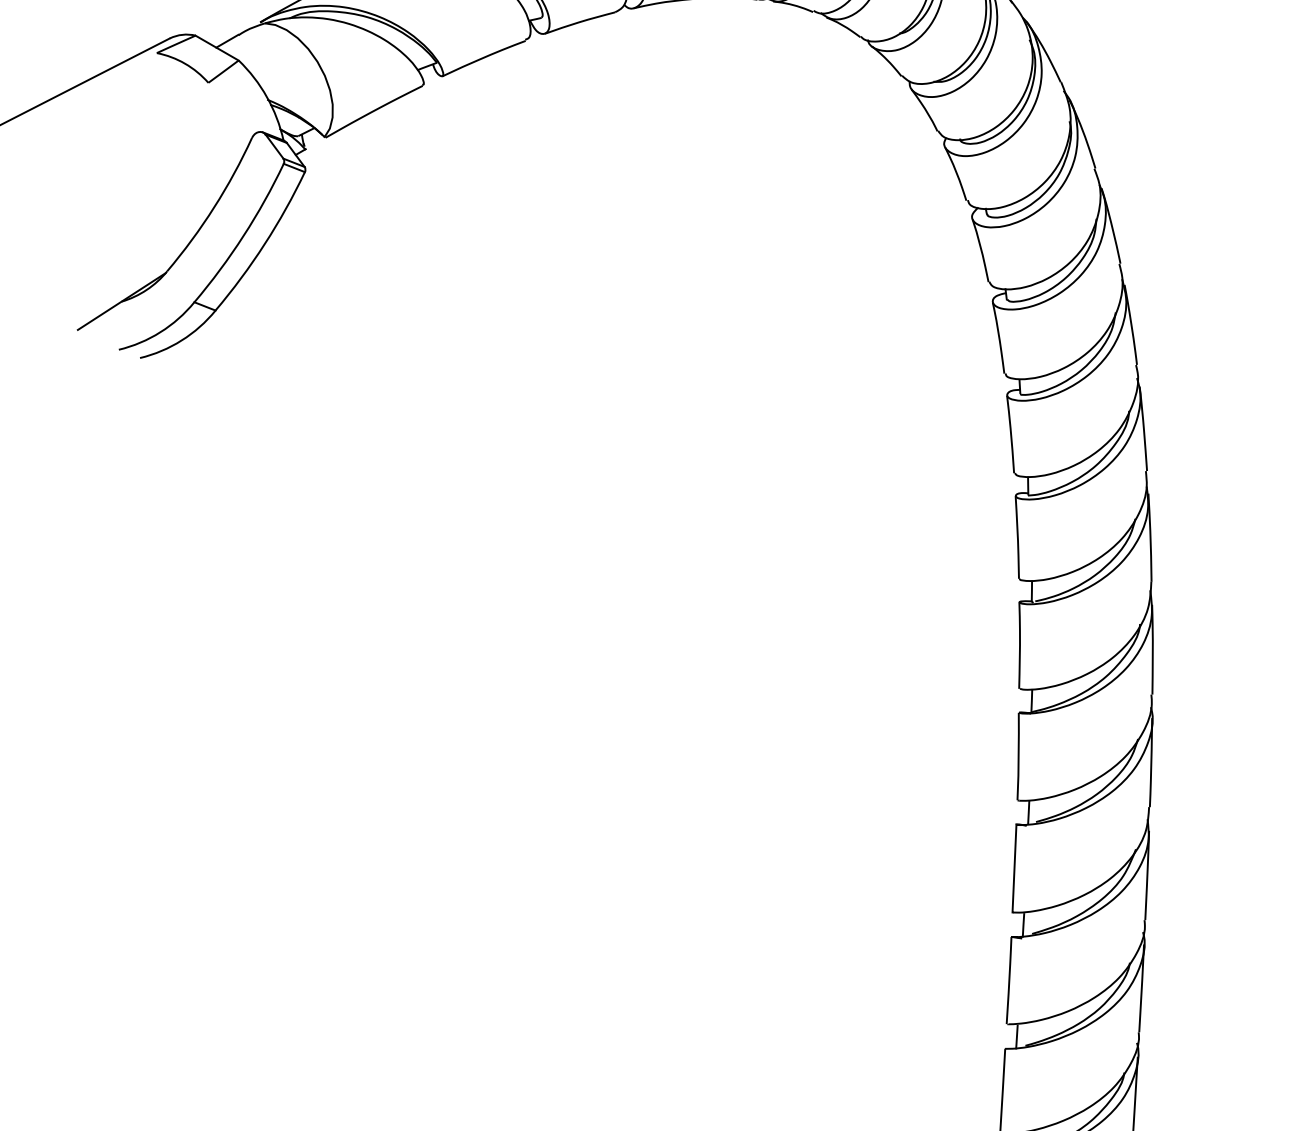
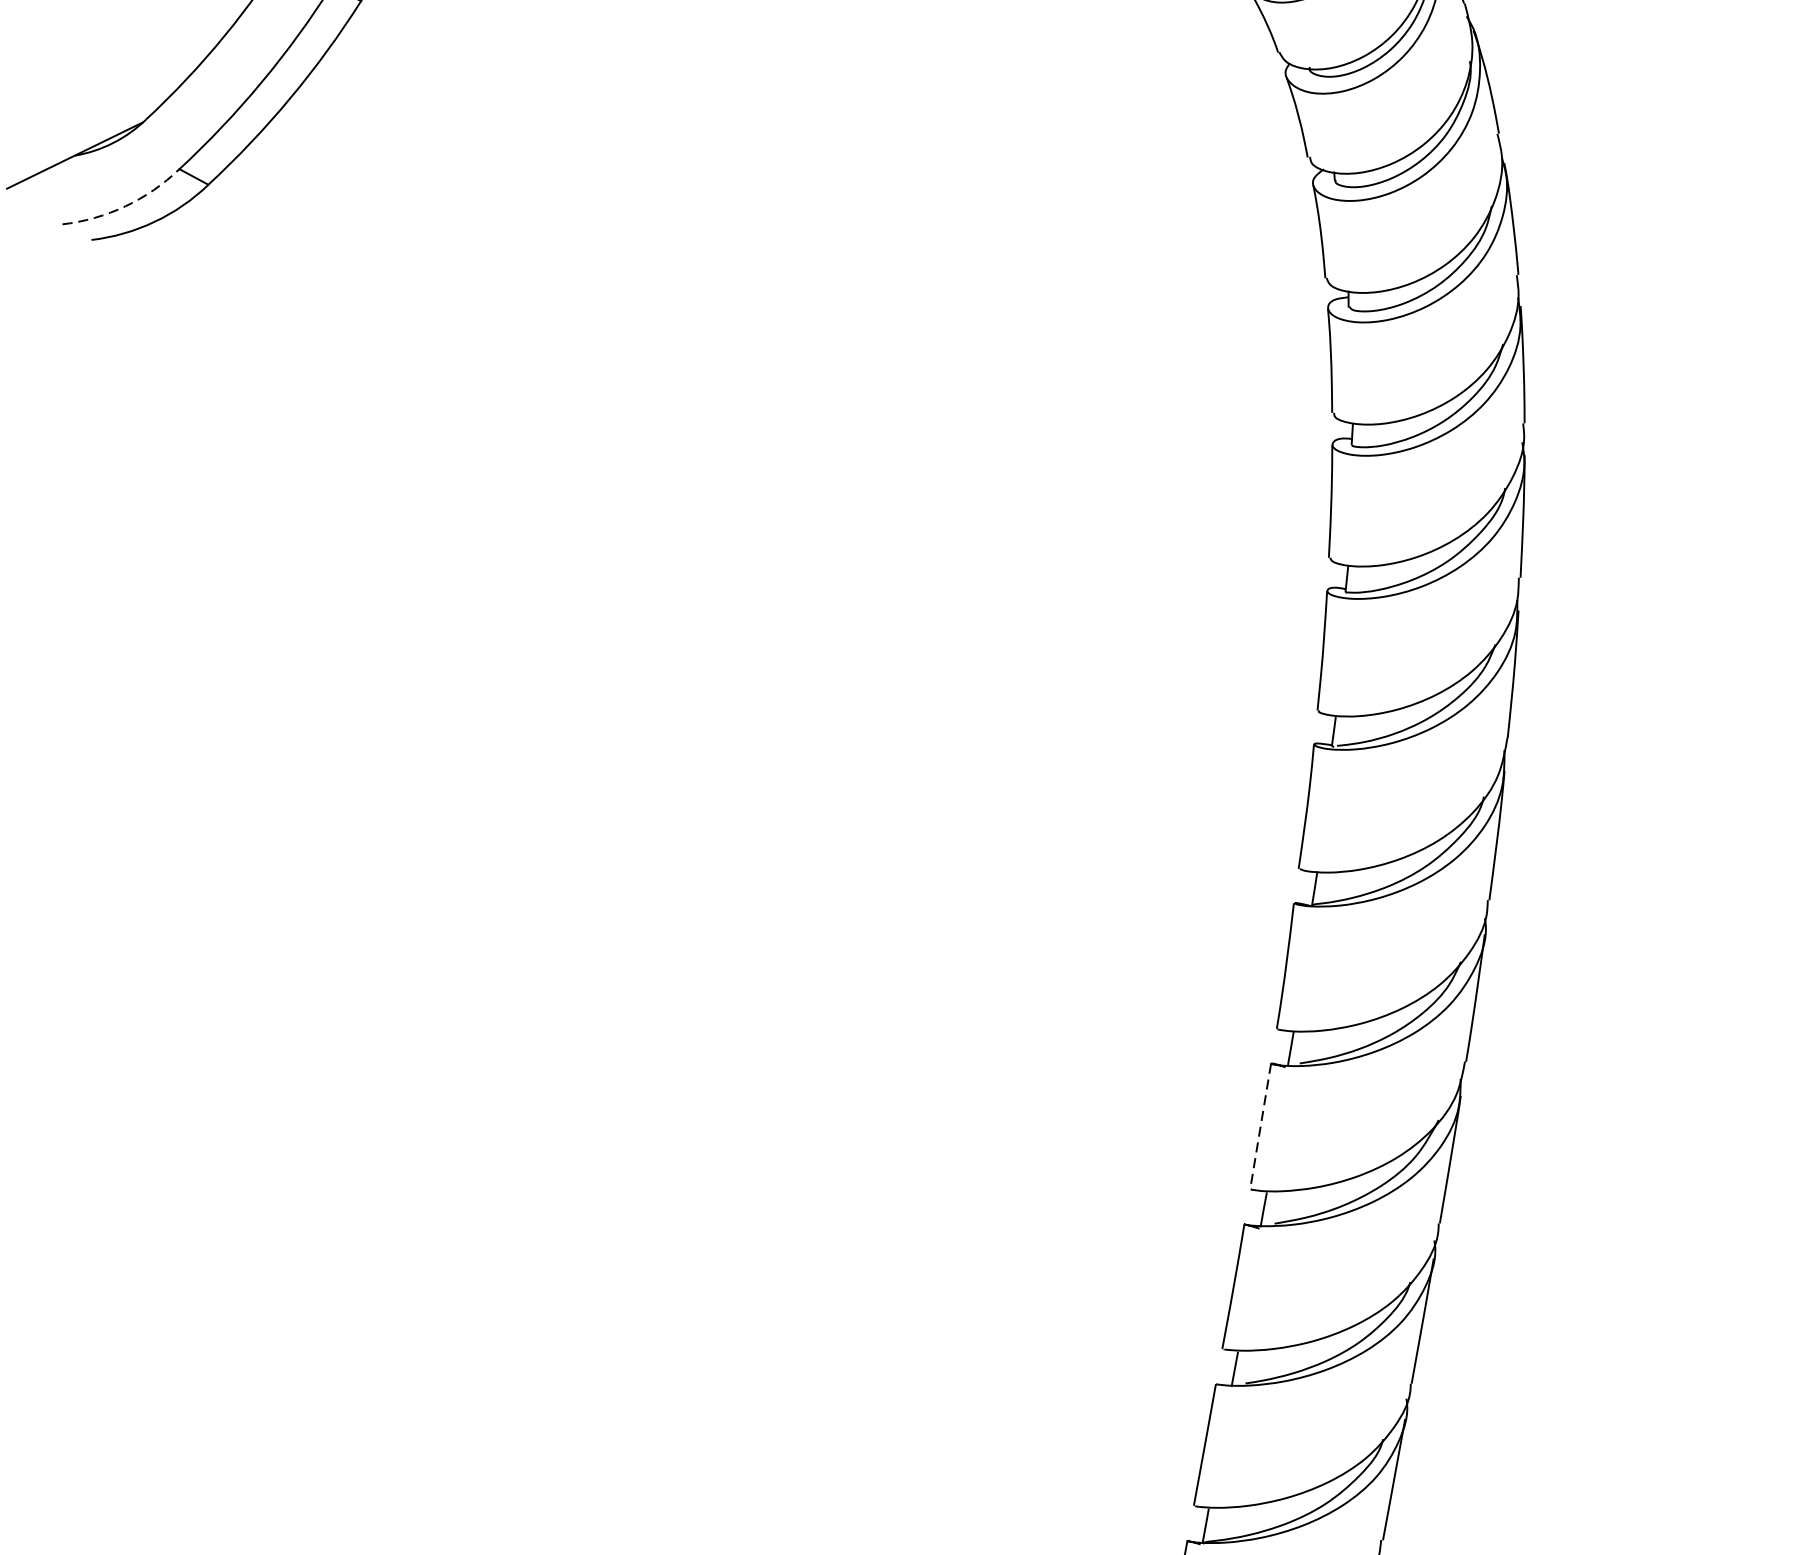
arc: (160, 332) -> (125, 206), solid -> dashed
line: (1014, 868) -> (1260, 1126), solid -> dashed

